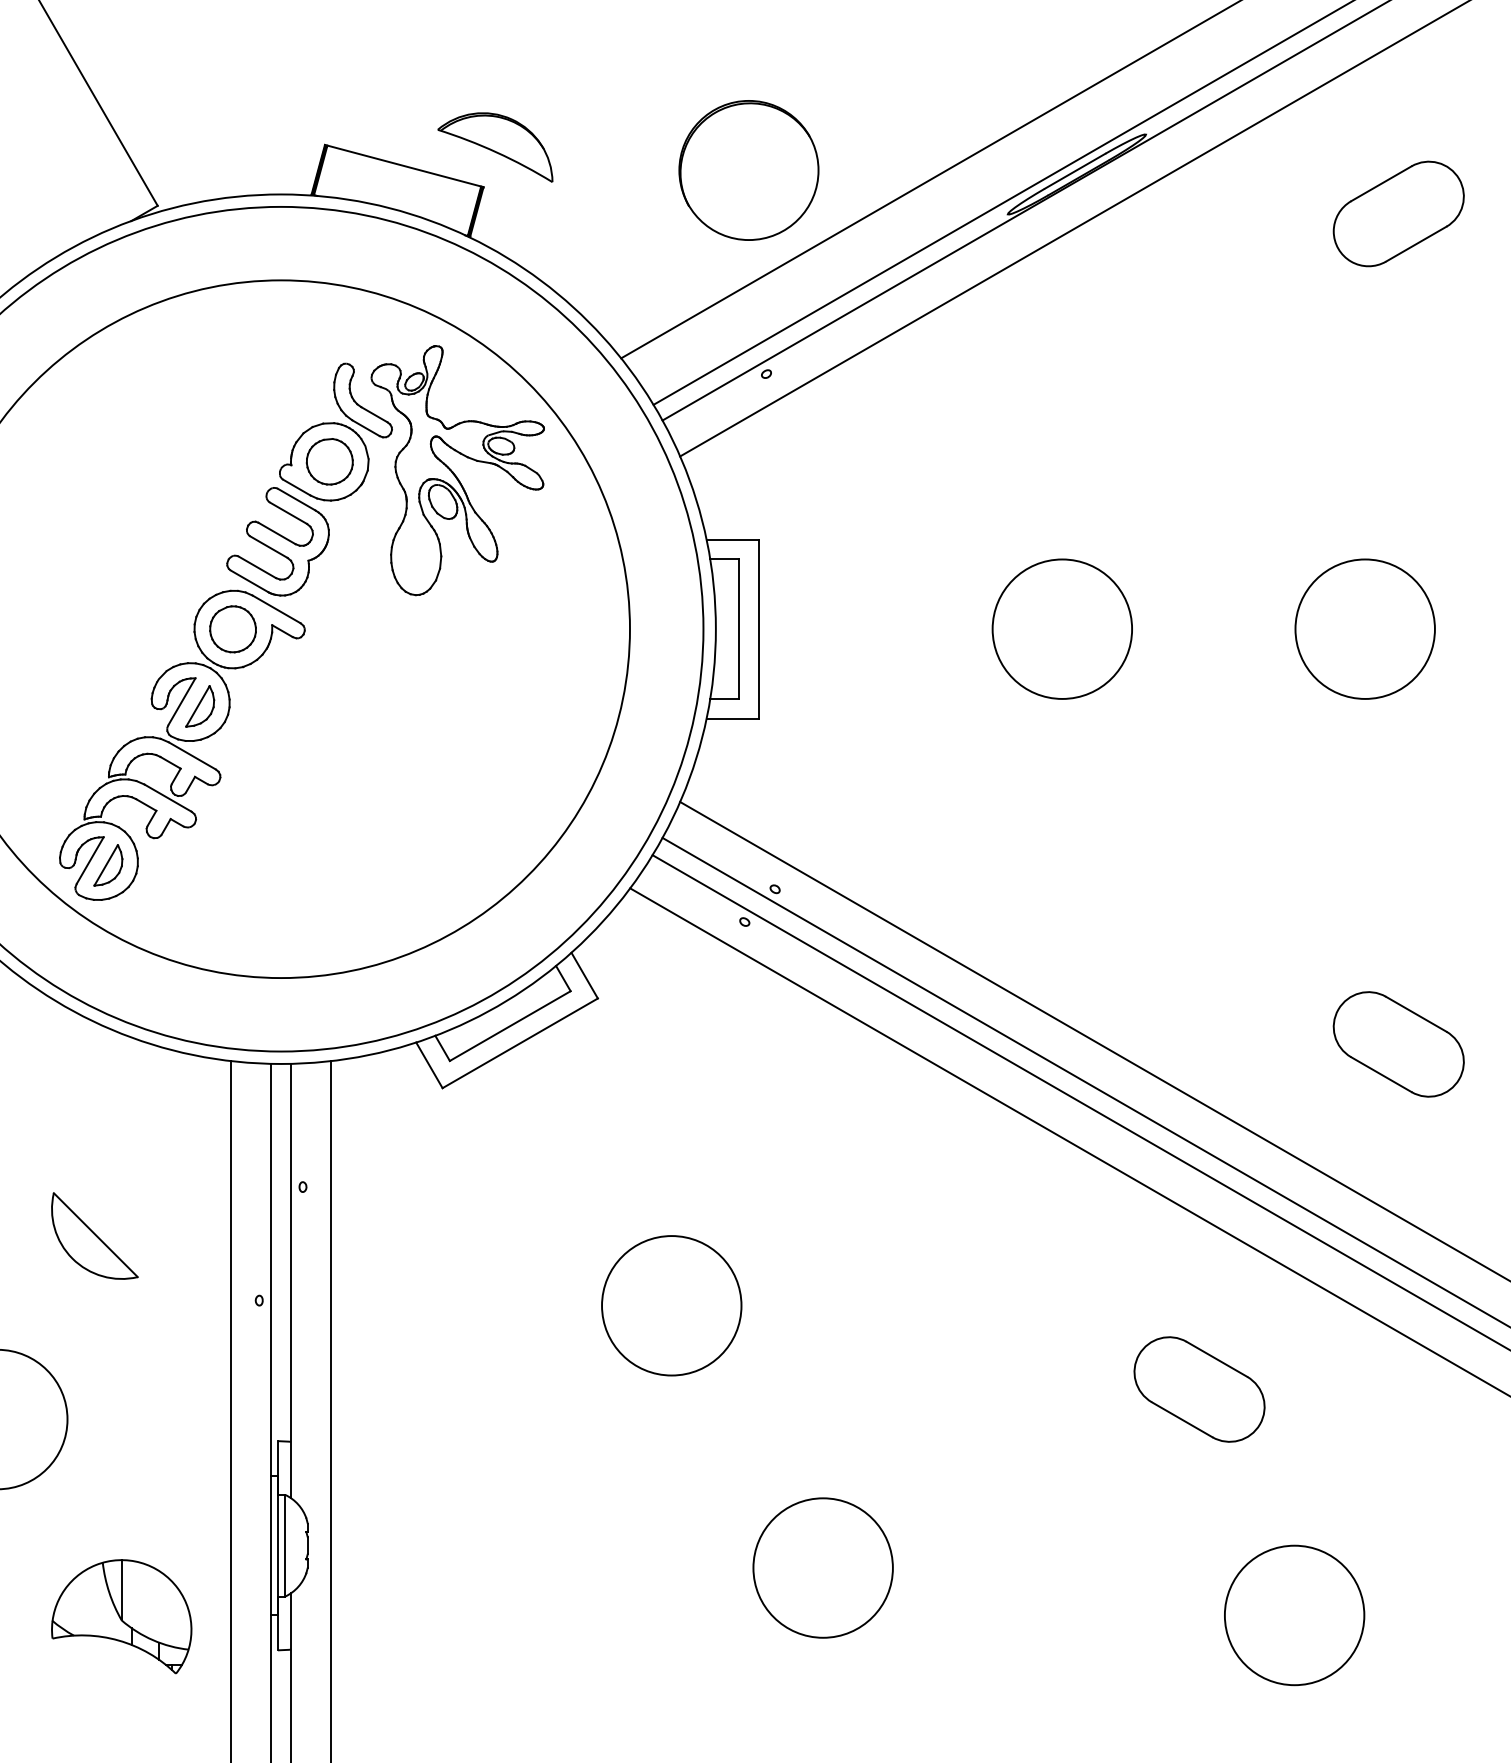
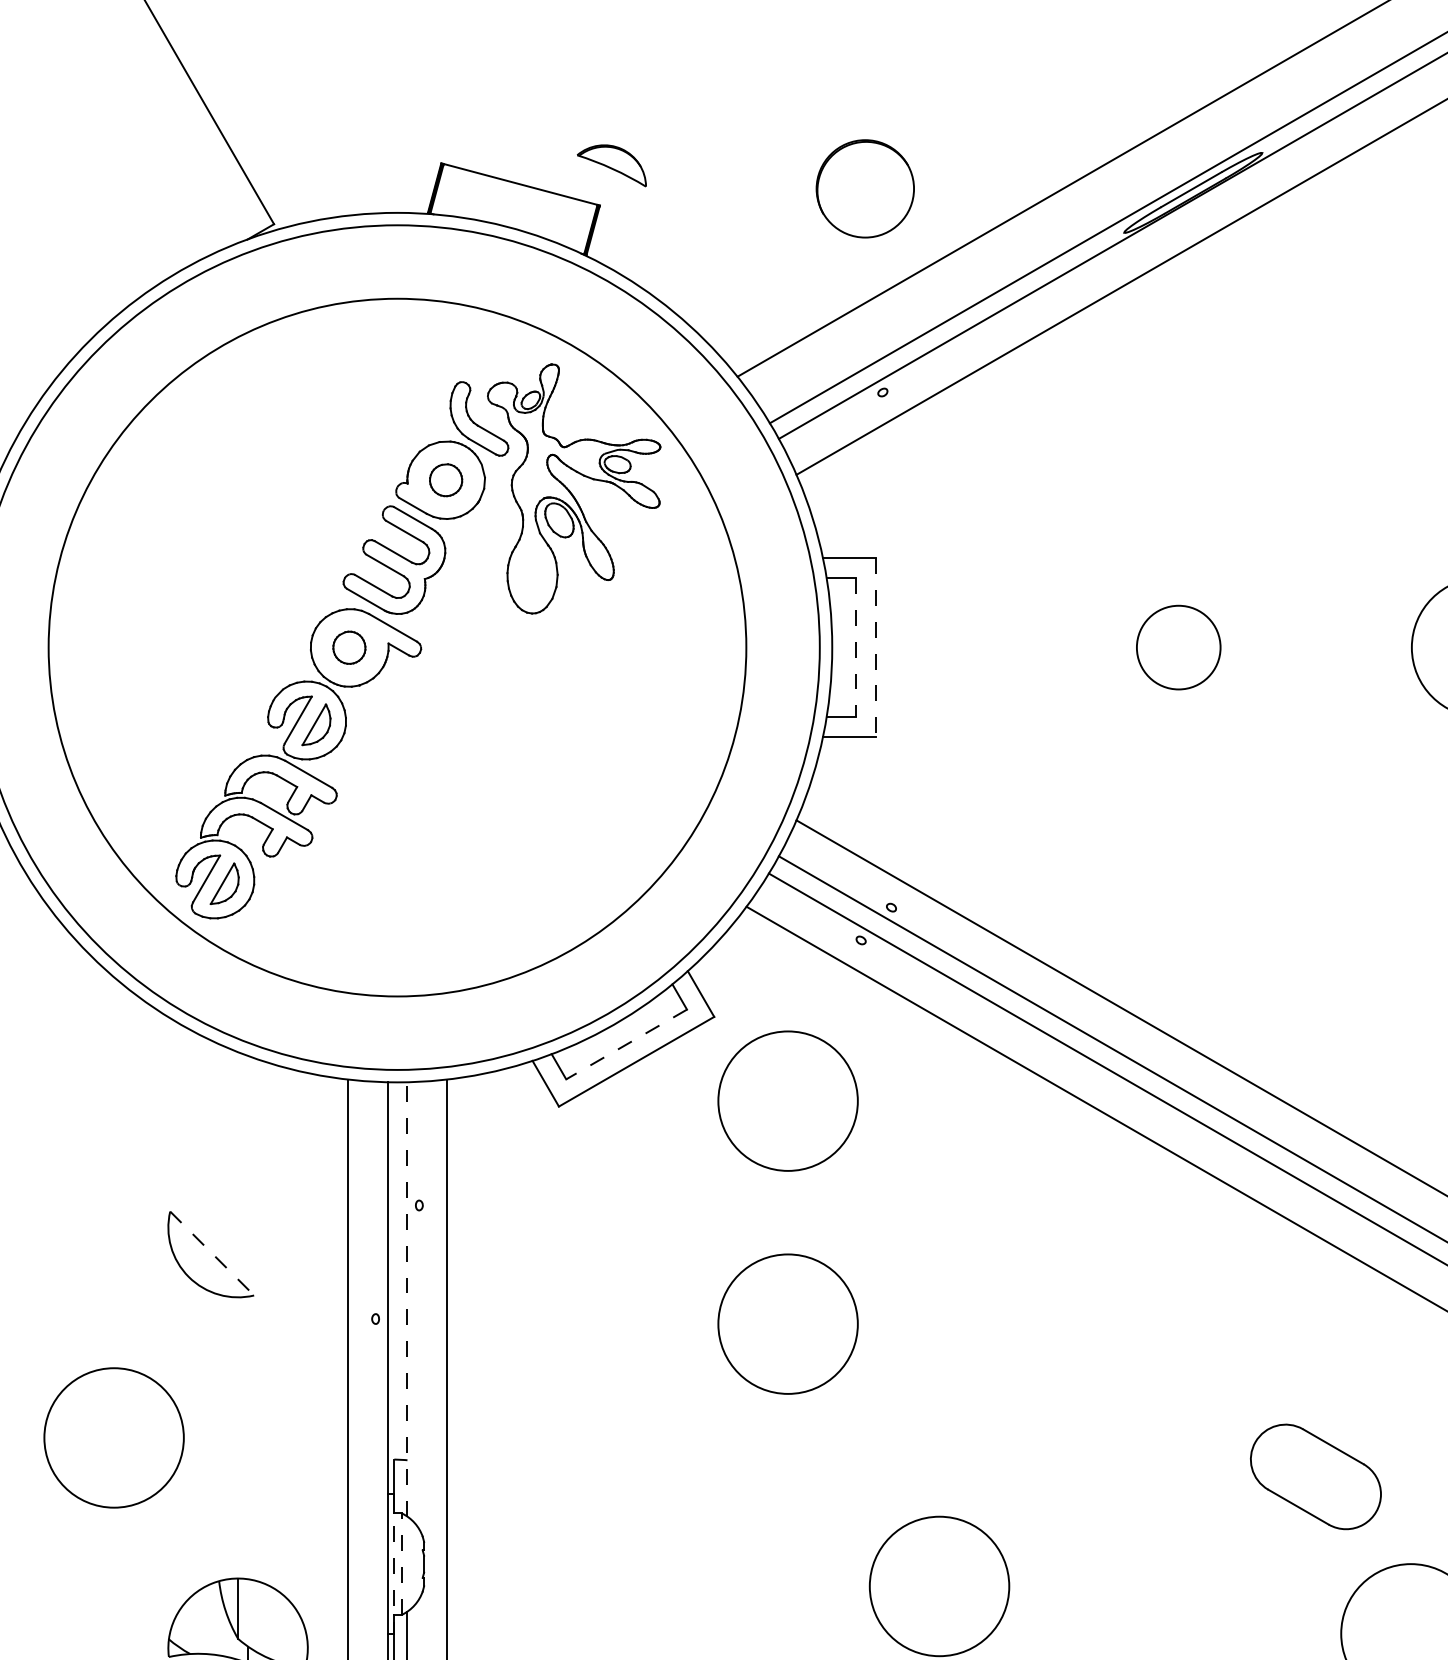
part: (495, 147) -> (611, 165), size x0.6
part: (748, 170) -> (864, 188), size x0.7
part: (329, 461) -> (445, 479), size x0.7
circle: (1062, 628) -> (1178, 646), size x0.6
part: (232, 629) -> (348, 647), size x0.7
line: (739, 629) -> (855, 647), solid -> dashed
line: (759, 629) -> (875, 647), solid -> dashed
line: (510, 1026) -> (626, 1044), solid -> dashed
circle: (671, 1082) -> (787, 1100), added
line: (96, 1235) -> (212, 1253), solid -> dashed
line: (291, 1280) -> (407, 1298), solid -> dashed
part: (1199, 1389) -> (1315, 1476), moved
line: (277, 1545) -> (393, 1563), solid -> dashed
line: (285, 1545) -> (401, 1563), solid -> dashed

